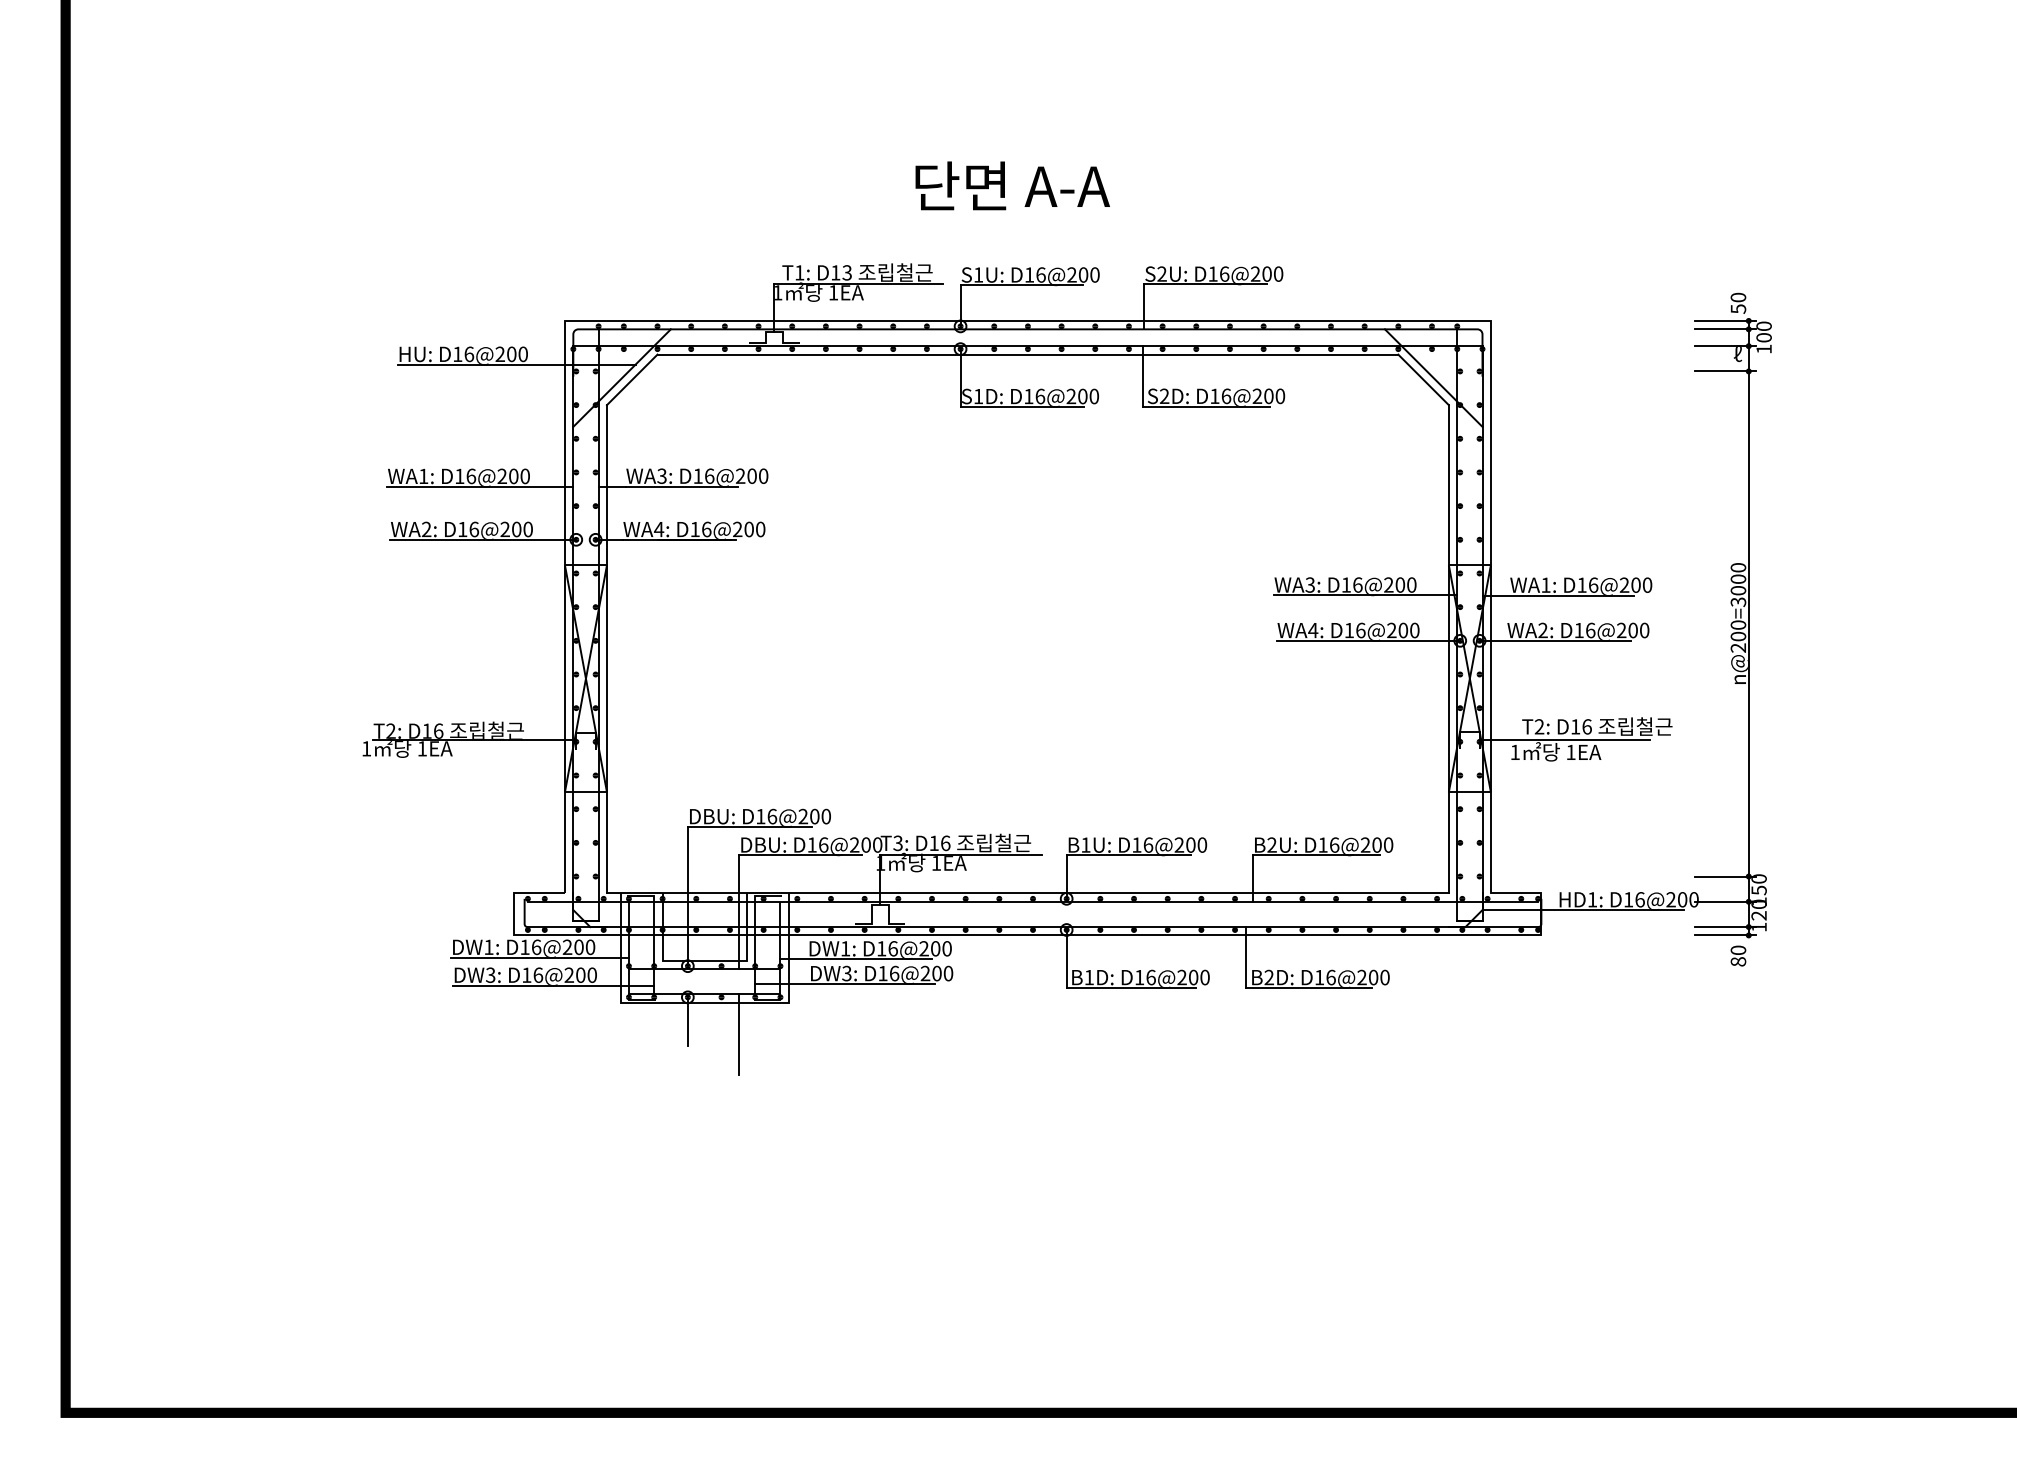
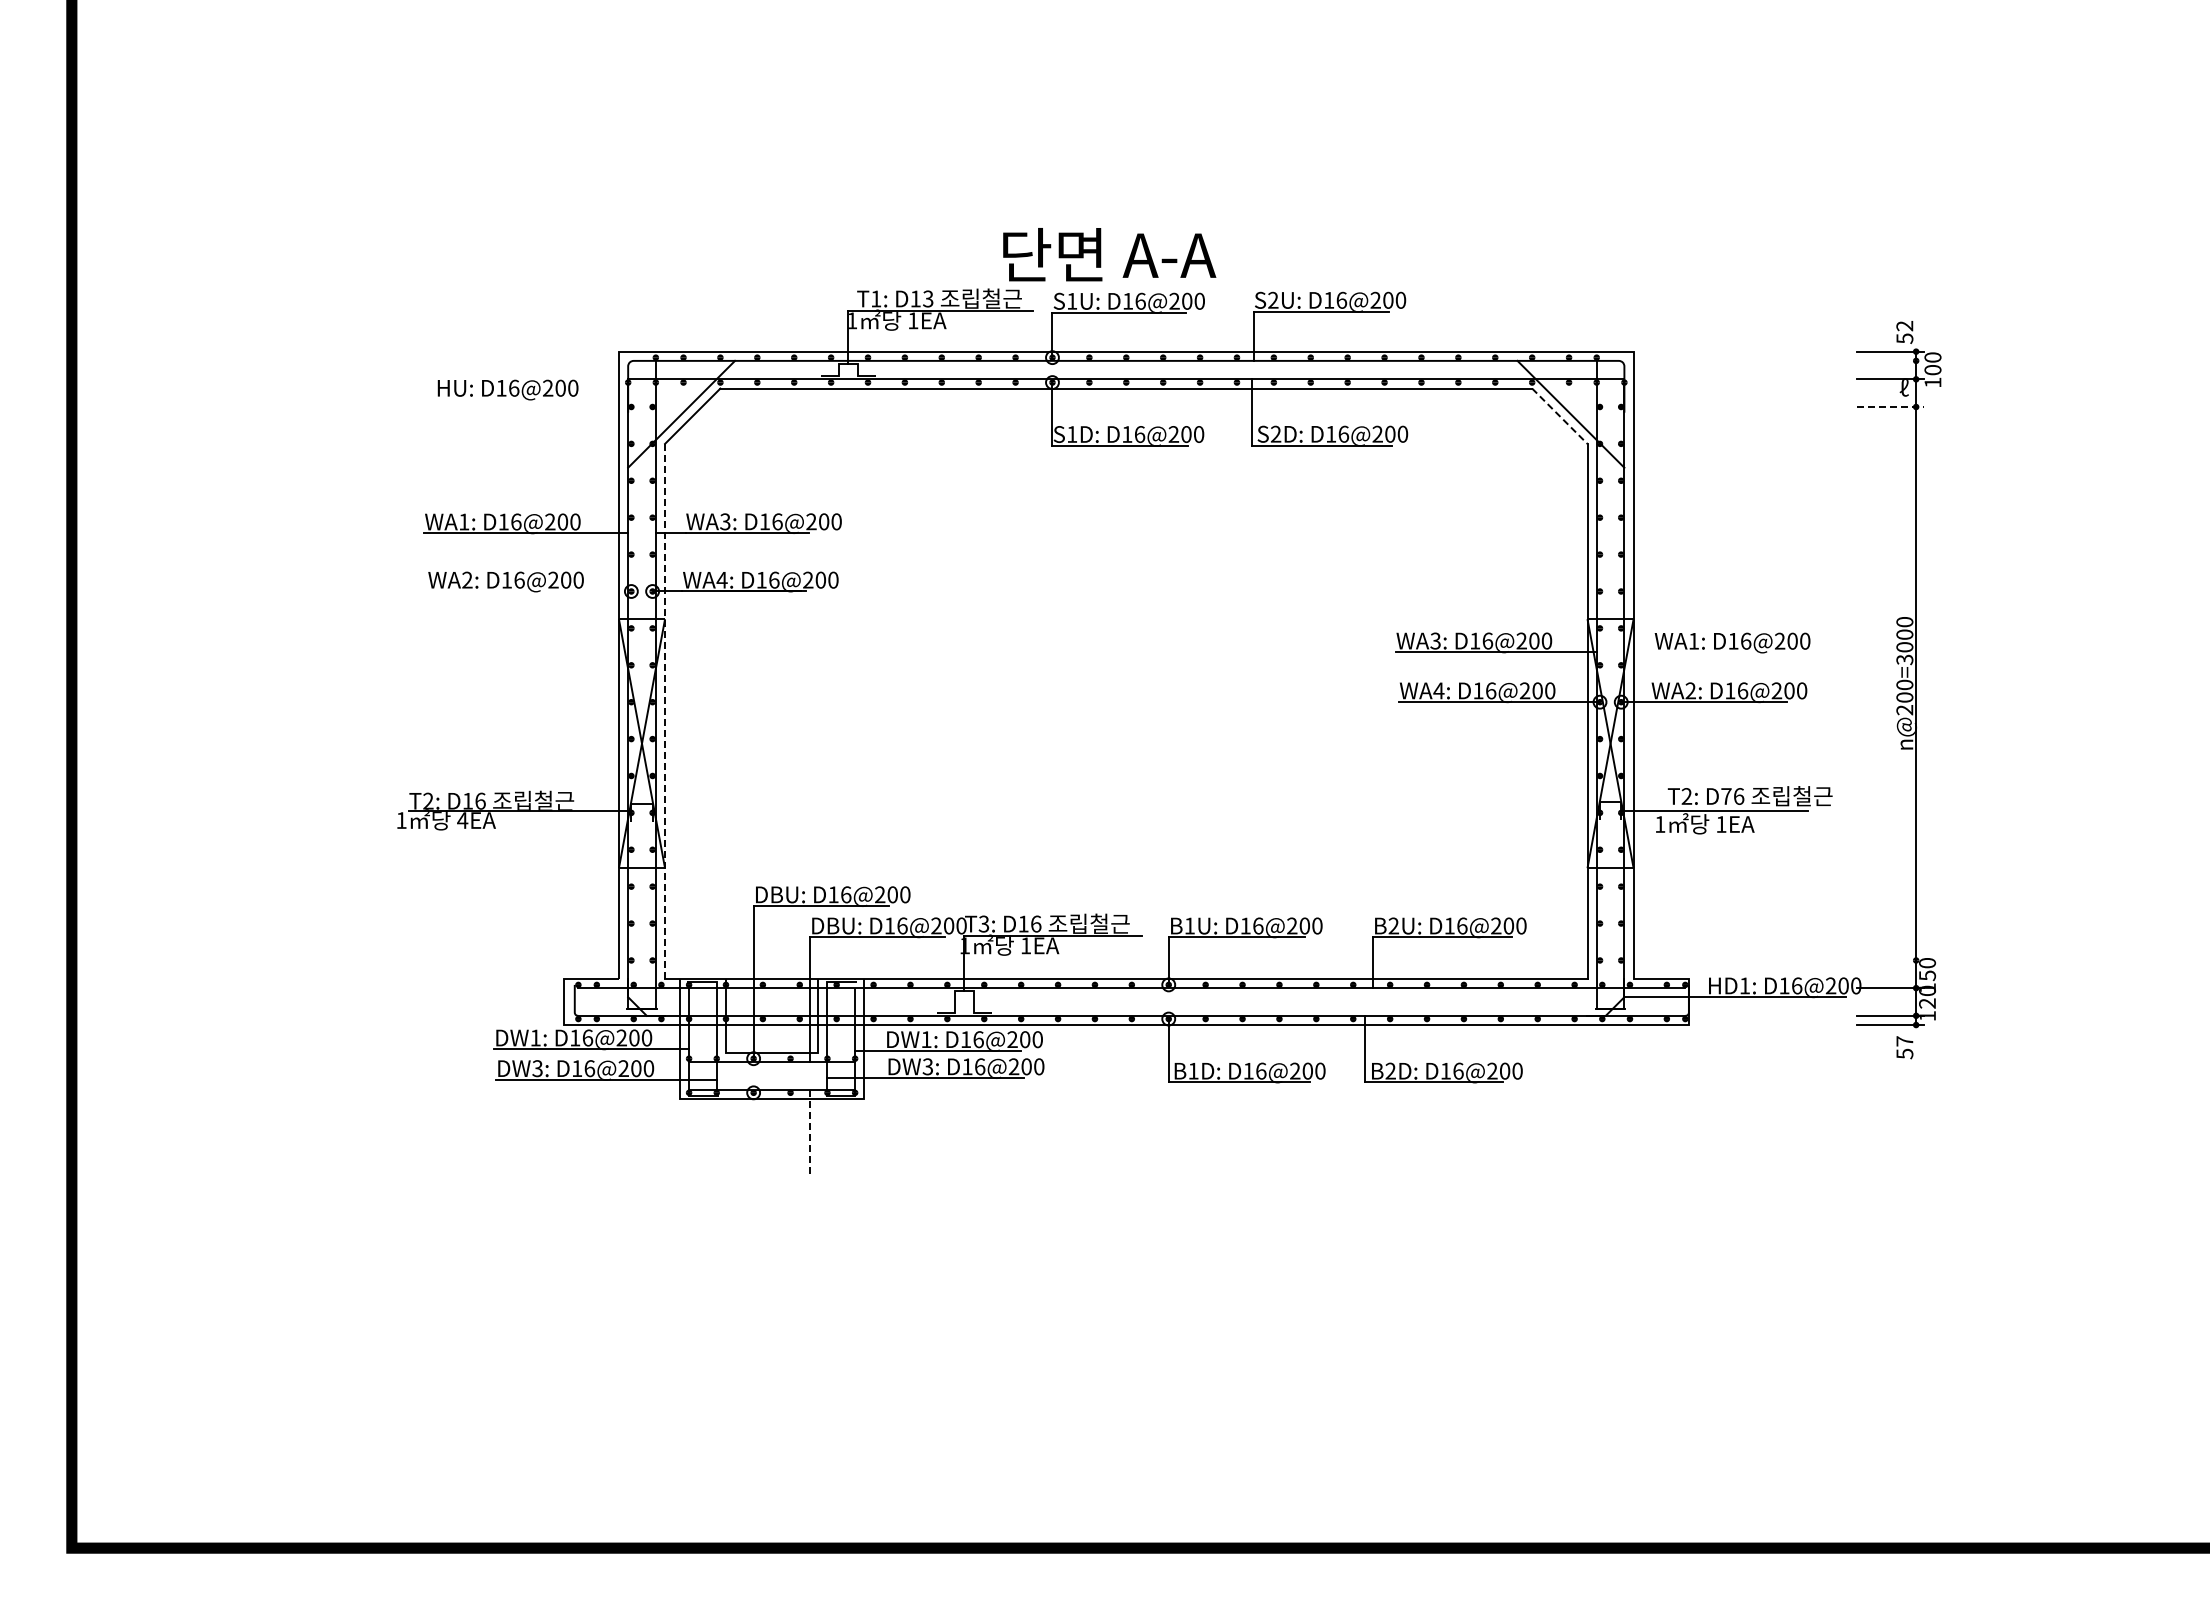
text: (1012, 185) -> (1109, 254), moved
text: (1738, 297) -> (1904, 325), 50 -> 52
line: (1724, 328) -> (1889, 360), removed
line: (516, 364) -> (565, 399), removed
line: (1725, 371) -> (1890, 407), solid -> dashed
line: (1424, 380) -> (1560, 416), solid -> dashed
line: (483, 539) -> (529, 591), removed
line: (1558, 595) -> (1707, 652), removed
line: (607, 649) -> (665, 711), solid -> dashed
text: (1575, 726) -> (1726, 796), D16 -> D76
text: (422, 748) -> (462, 820), 1EA -> 4EA
line: (1724, 876) -> (1889, 960), removed
text: (1738, 955) -> (1904, 1047), 80 -> 57
line: (687, 1020) -> (753, 1118), removed
line: (738, 1035) -> (809, 1134), solid -> dashed

